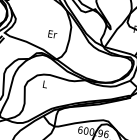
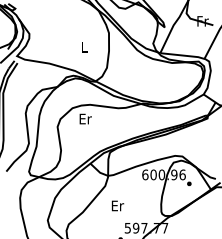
text: (52, 34) -> (84, 47), Er -> L
text: (45, 84) -> (85, 118), L -> Er

